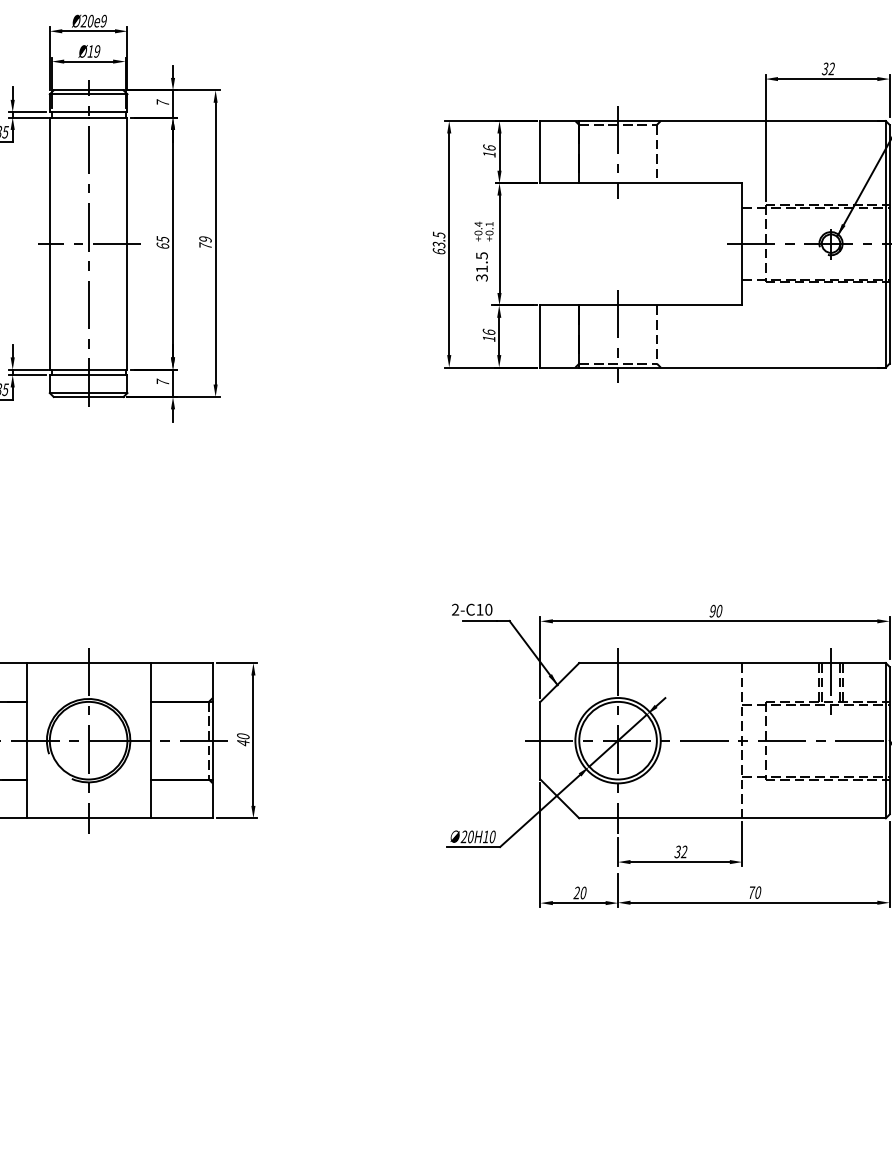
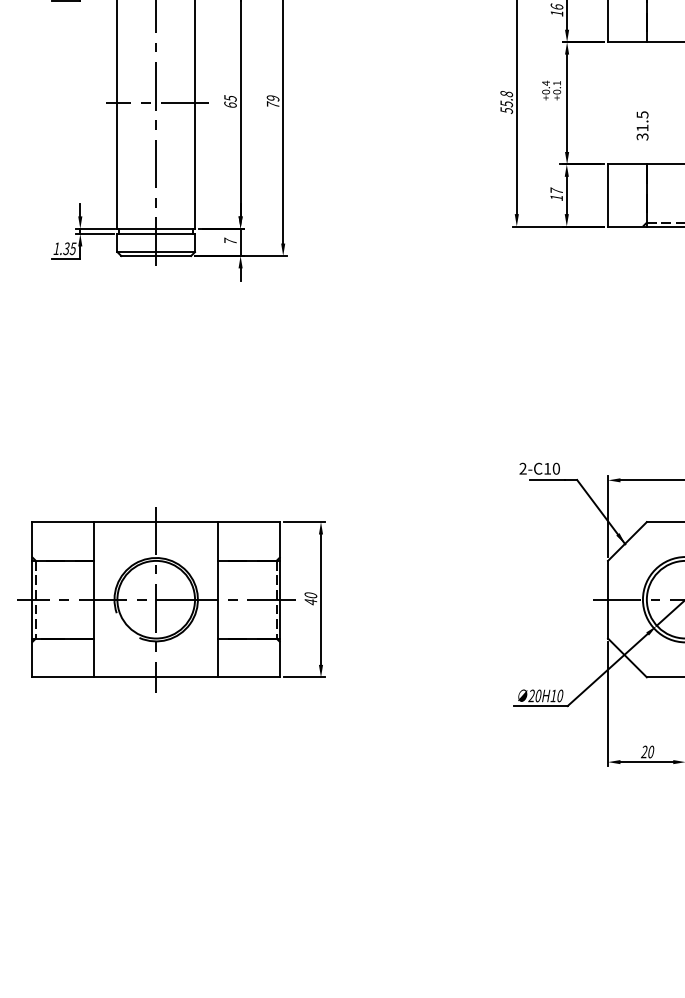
text: (438, 242) -> (506, 101), 63.5 -> 55.8
text: (481, 266) -> (642, 125), moved
text: (488, 331) -> (556, 190), 16 -> 17

